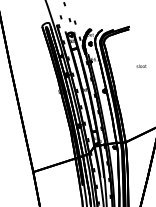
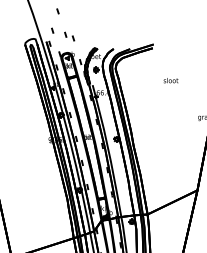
text: (141, 65) -> (170, 79), moved

